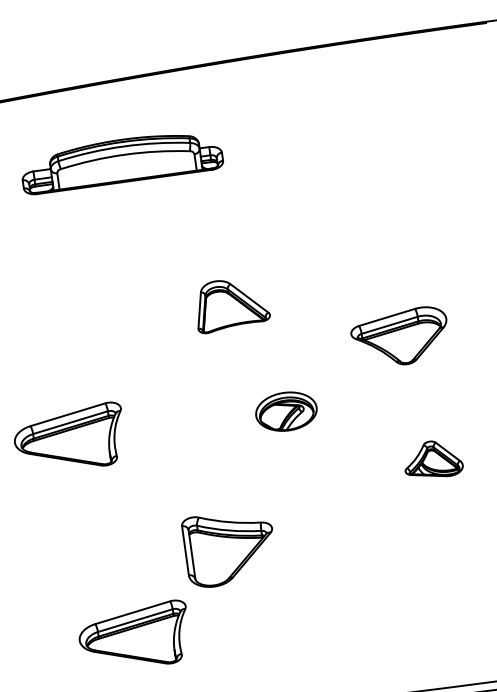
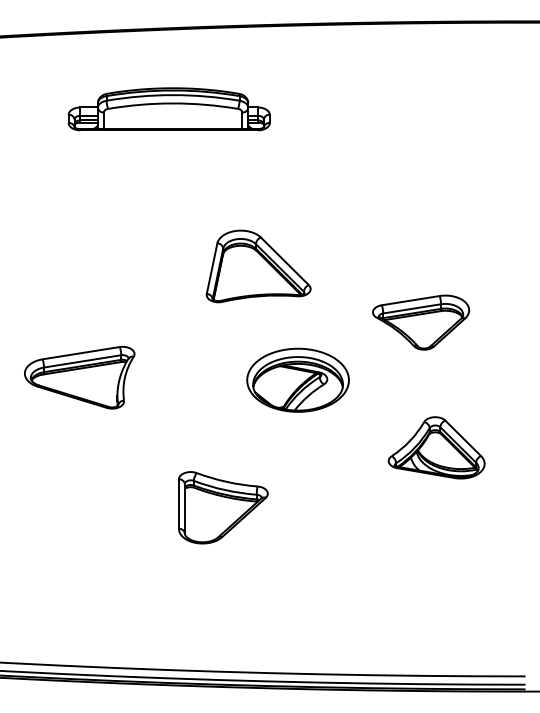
part: (231, 304) -> (258, 266), size x1.43
part: (285, 411) -> (297, 379), size x1.67
part: (432, 459) -> (436, 447), size x1.67
part: (134, 637) -> (116, 582), removed

